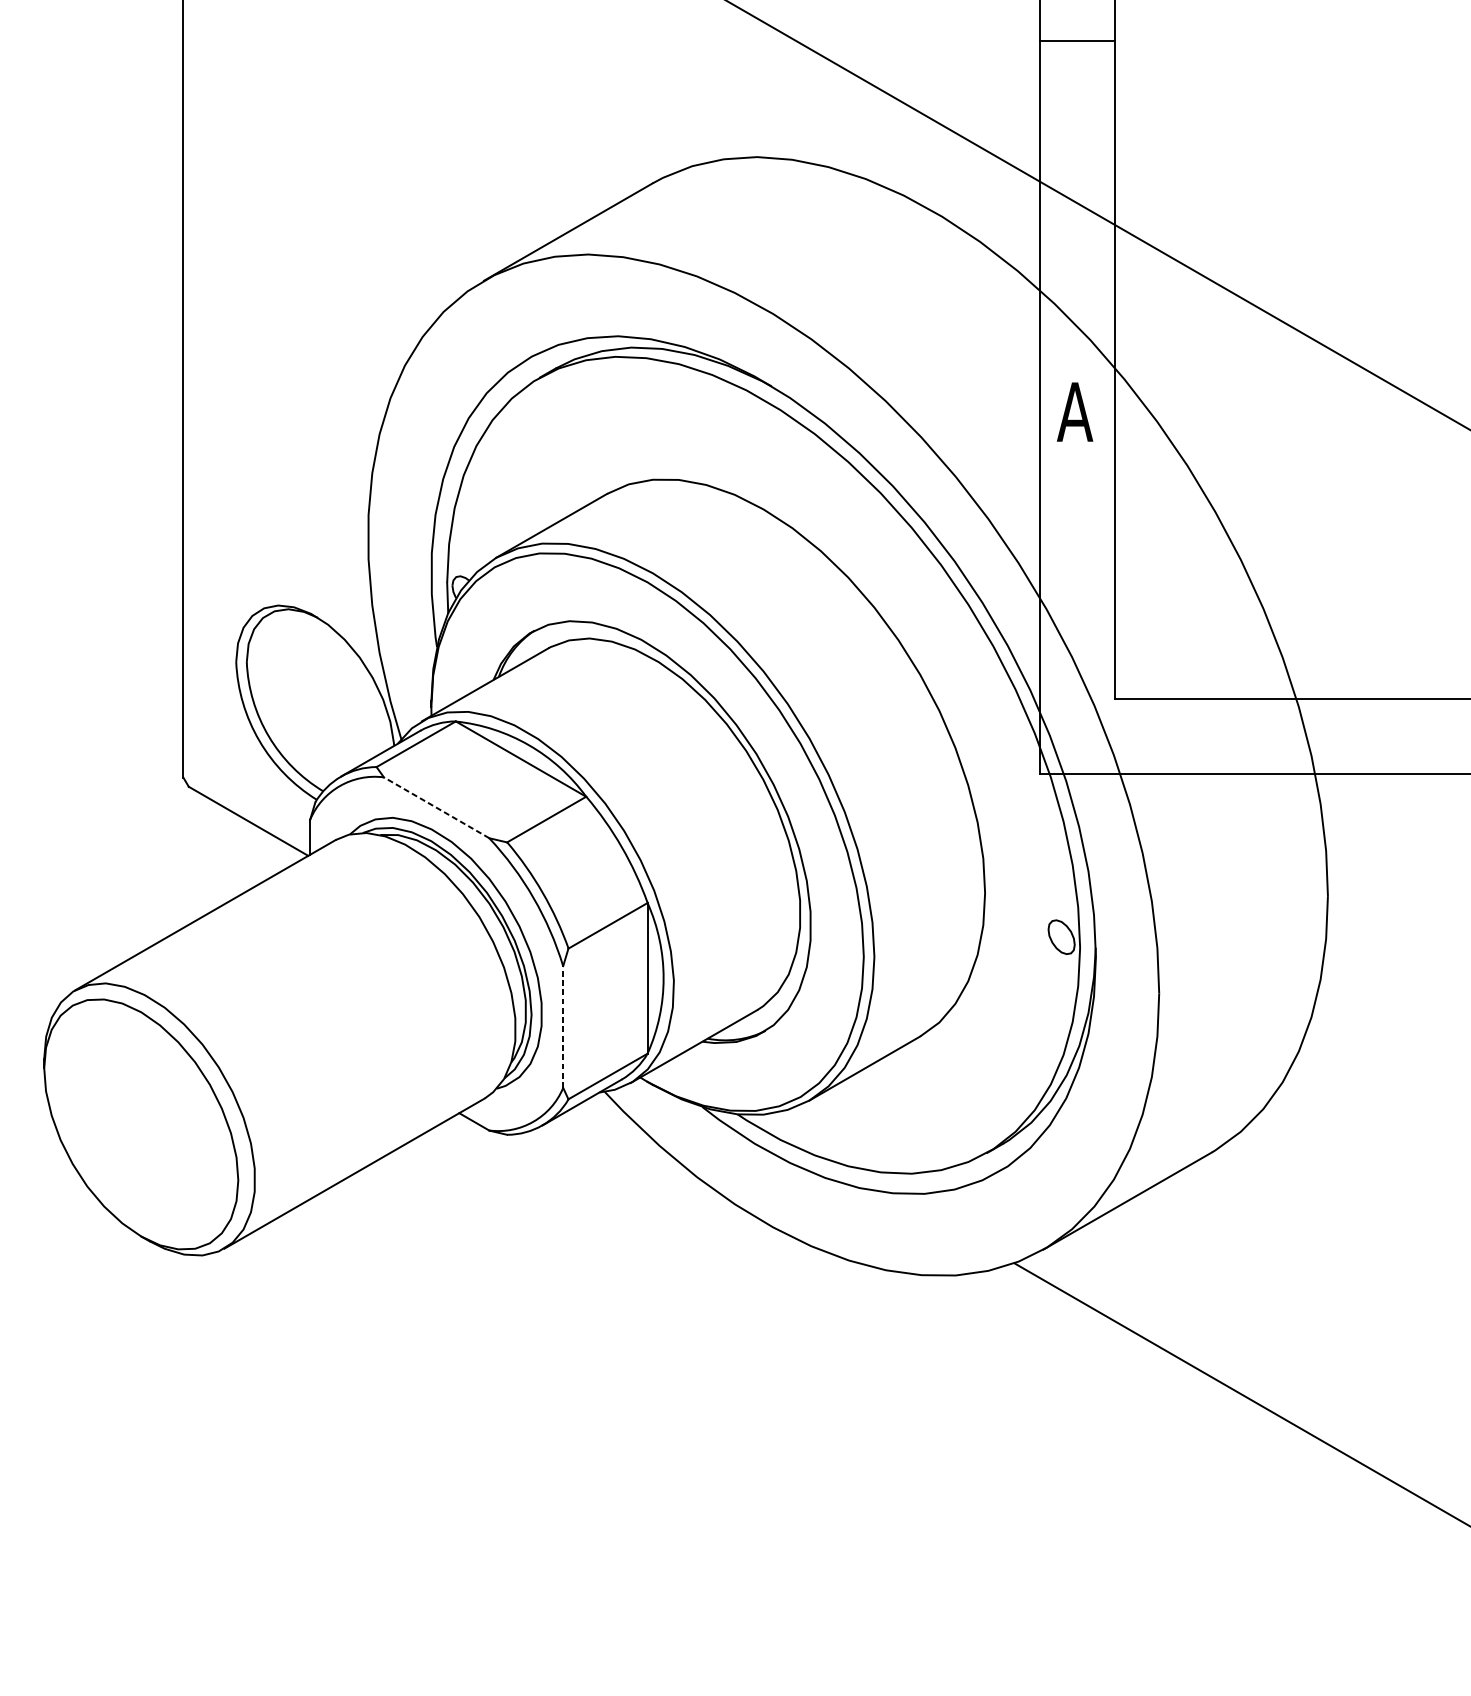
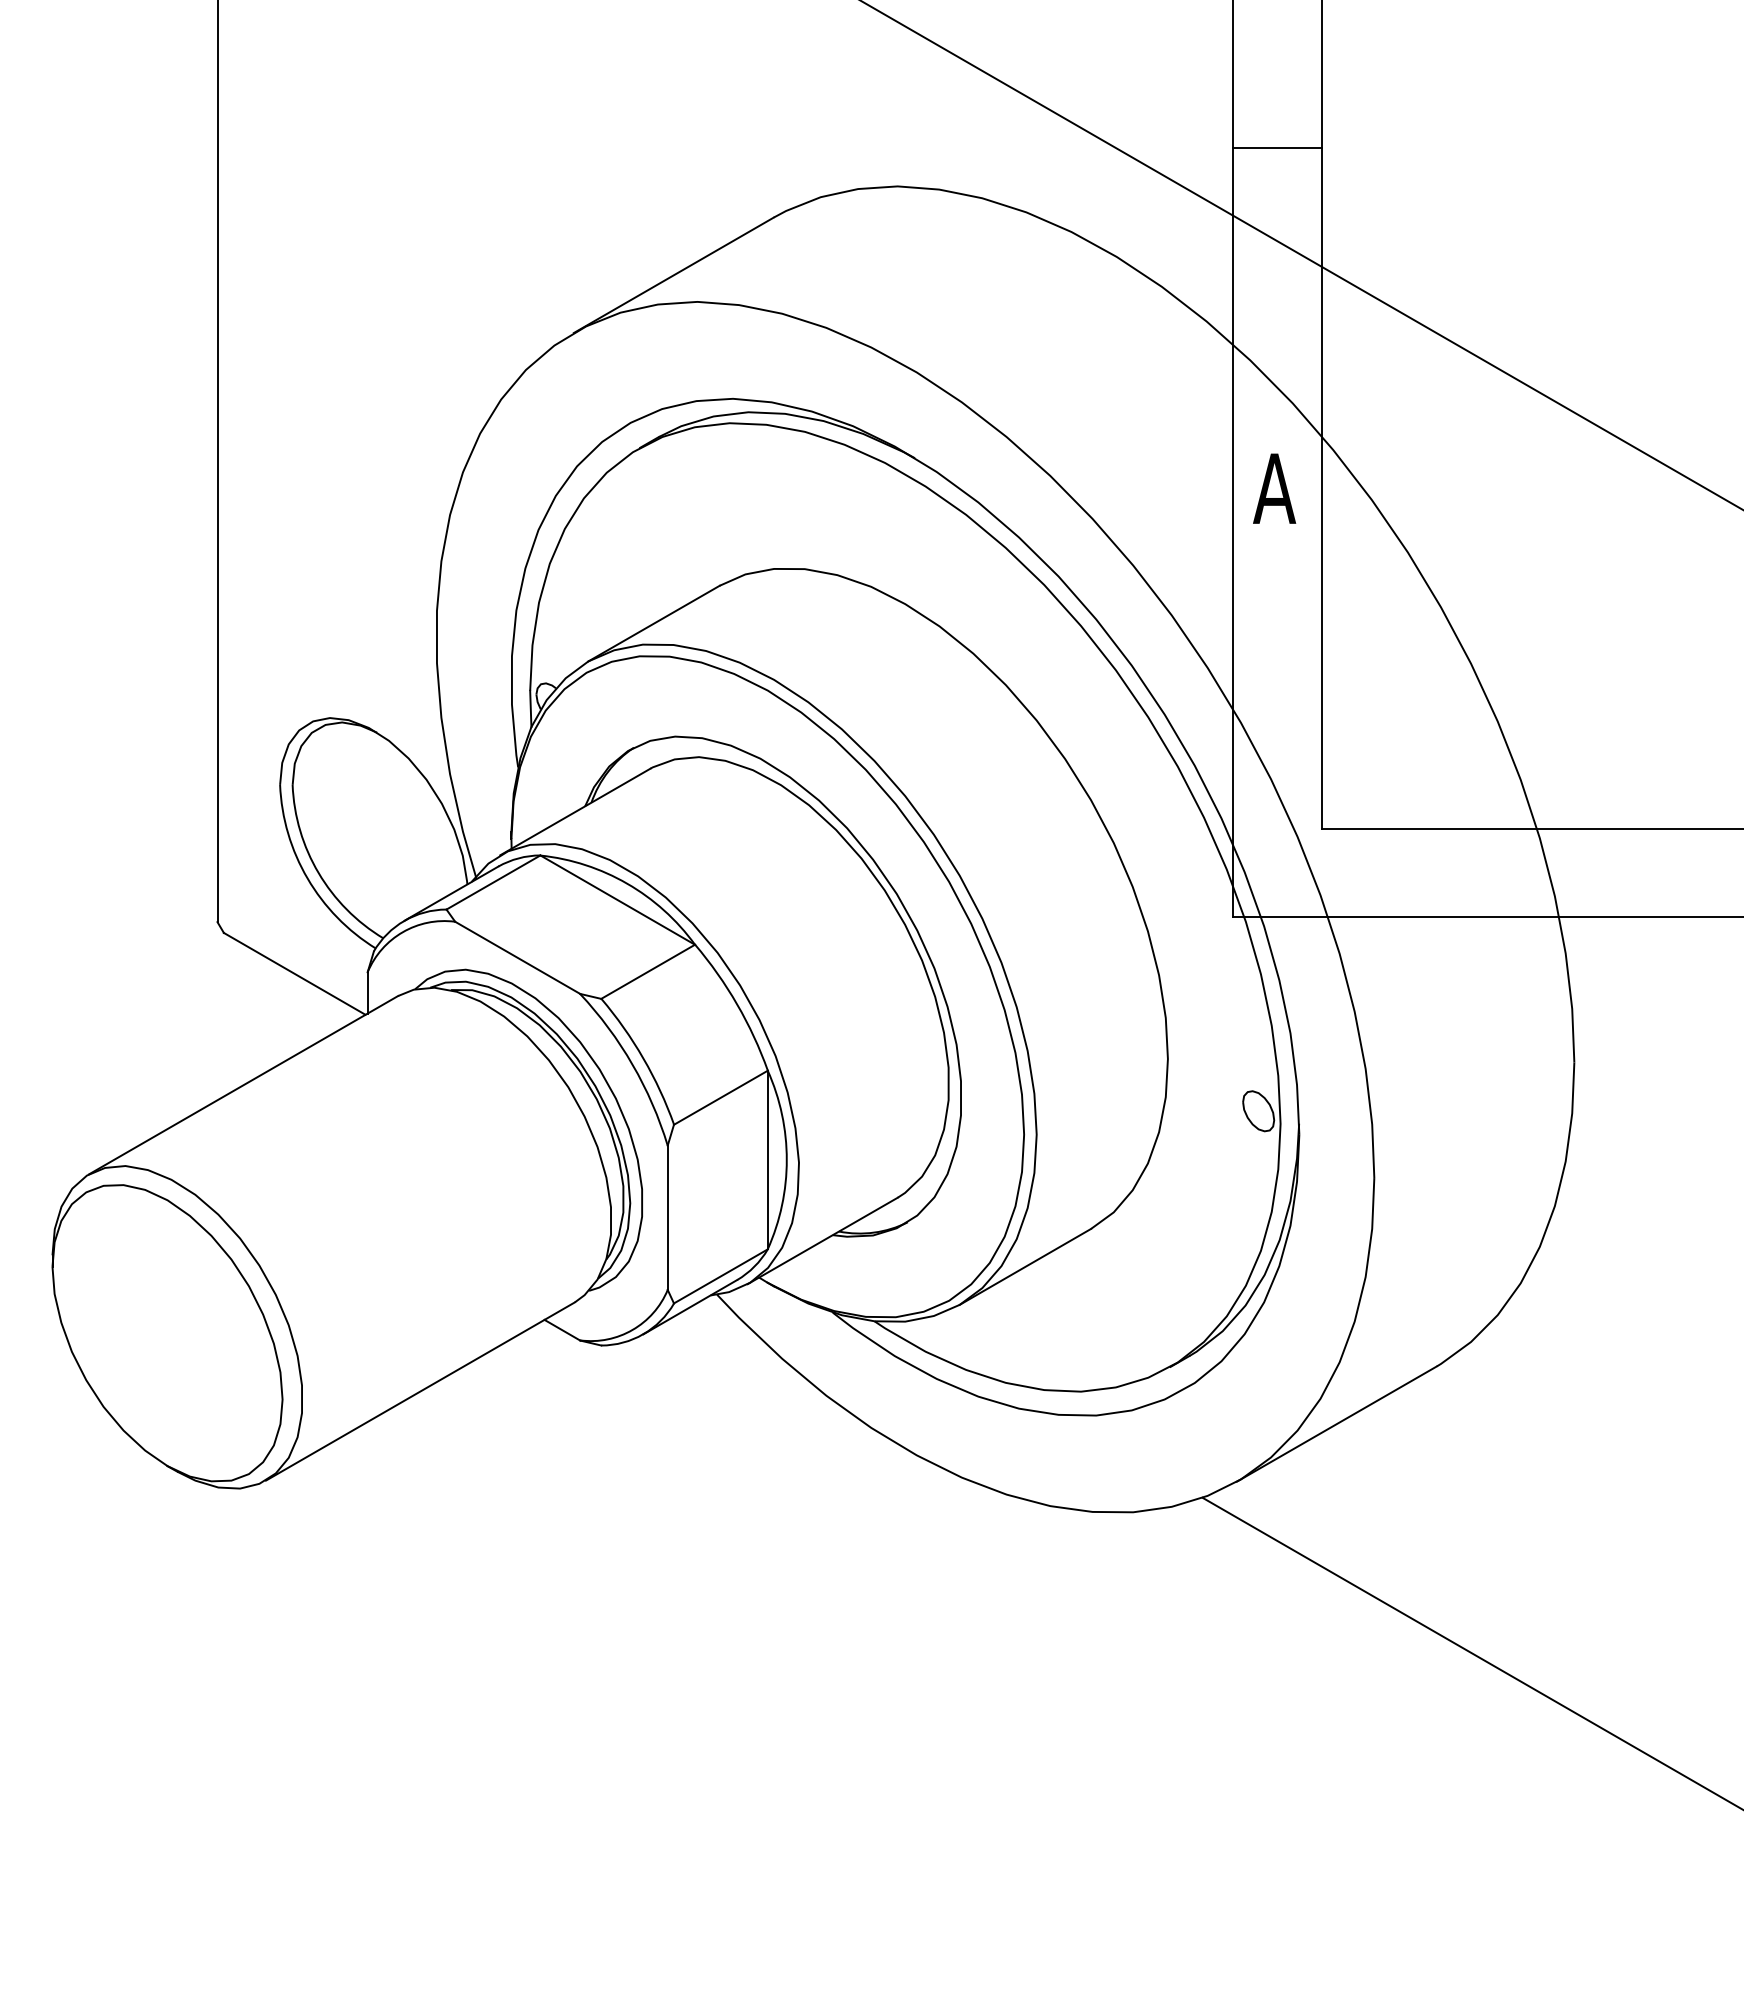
line: (1077, 41) -> (1277, 148), moved
line: (436, 807) -> (517, 957), dashed -> solid
line: (563, 1026) -> (667, 1217), dashed -> solid

